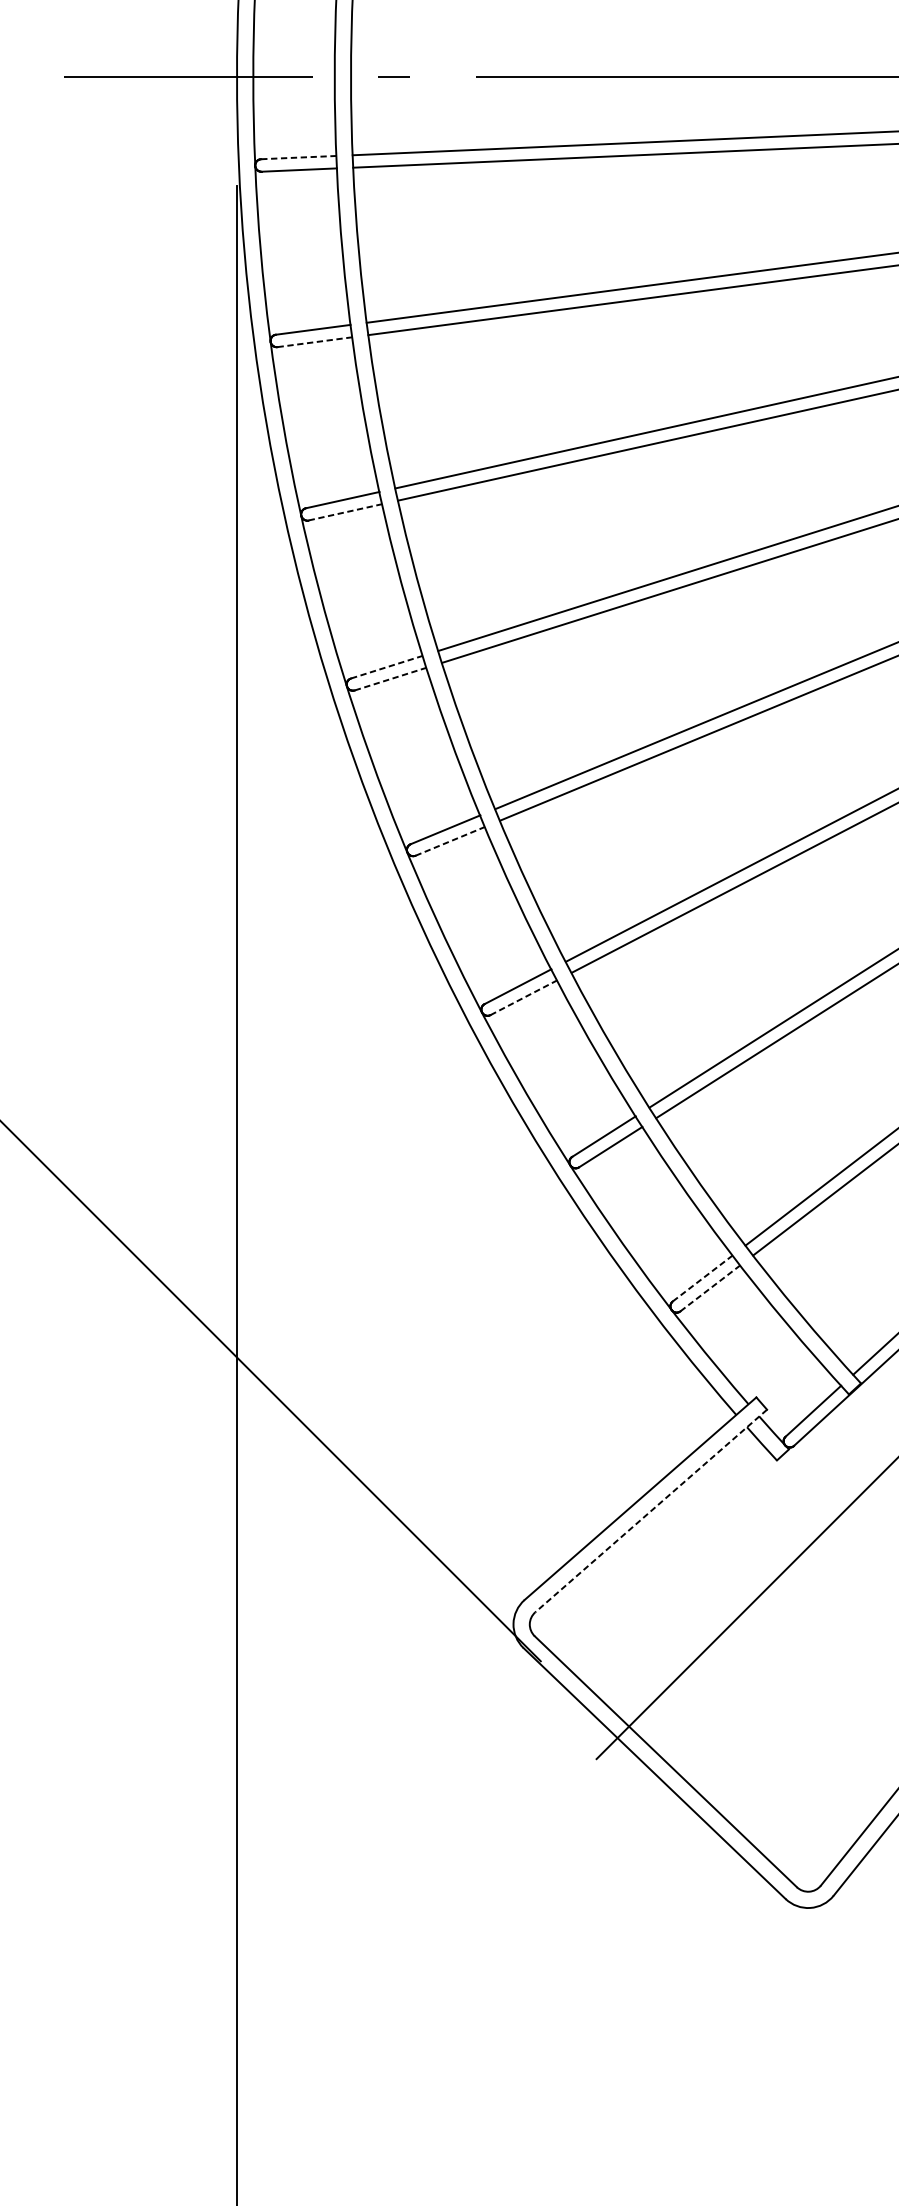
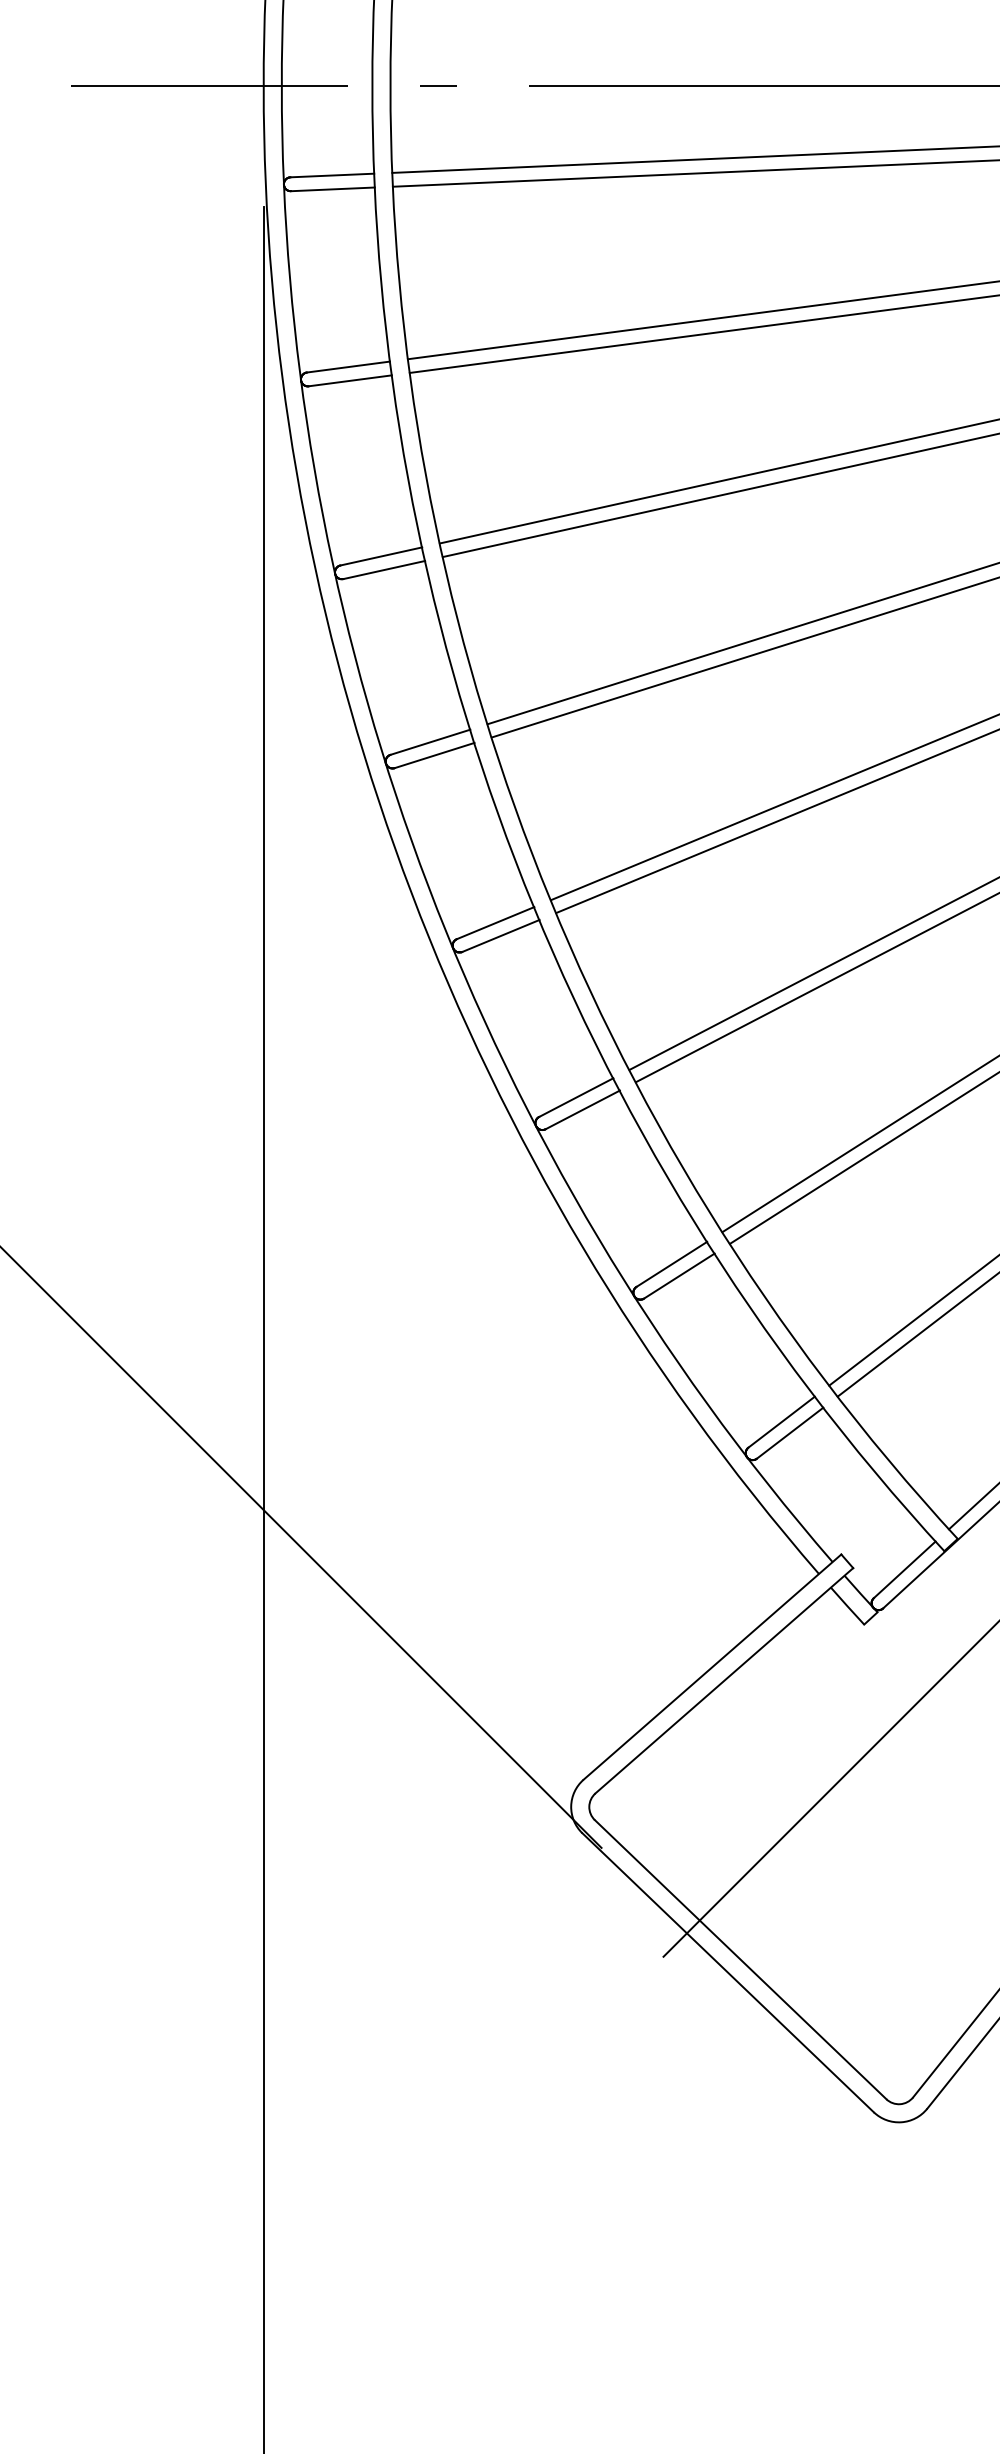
line: (298, 157) -> (332, 175), dashed -> solid
line: (315, 341) -> (350, 380), dashed -> solid
line: (345, 512) -> (384, 570), dashed -> solid
line: (387, 667) -> (430, 742), dashed -> solid
line: (390, 679) -> (434, 755), dashed -> solid
line: (449, 840) -> (500, 935), dashed -> solid
line: (523, 997) -> (582, 1109), dashed -> solid
line: (702, 1278) -> (781, 1422), dashed -> solid
line: (710, 1288) -> (790, 1433), dashed -> solid
line: (650, 1511) -> (723, 1681), dashed -> solid

